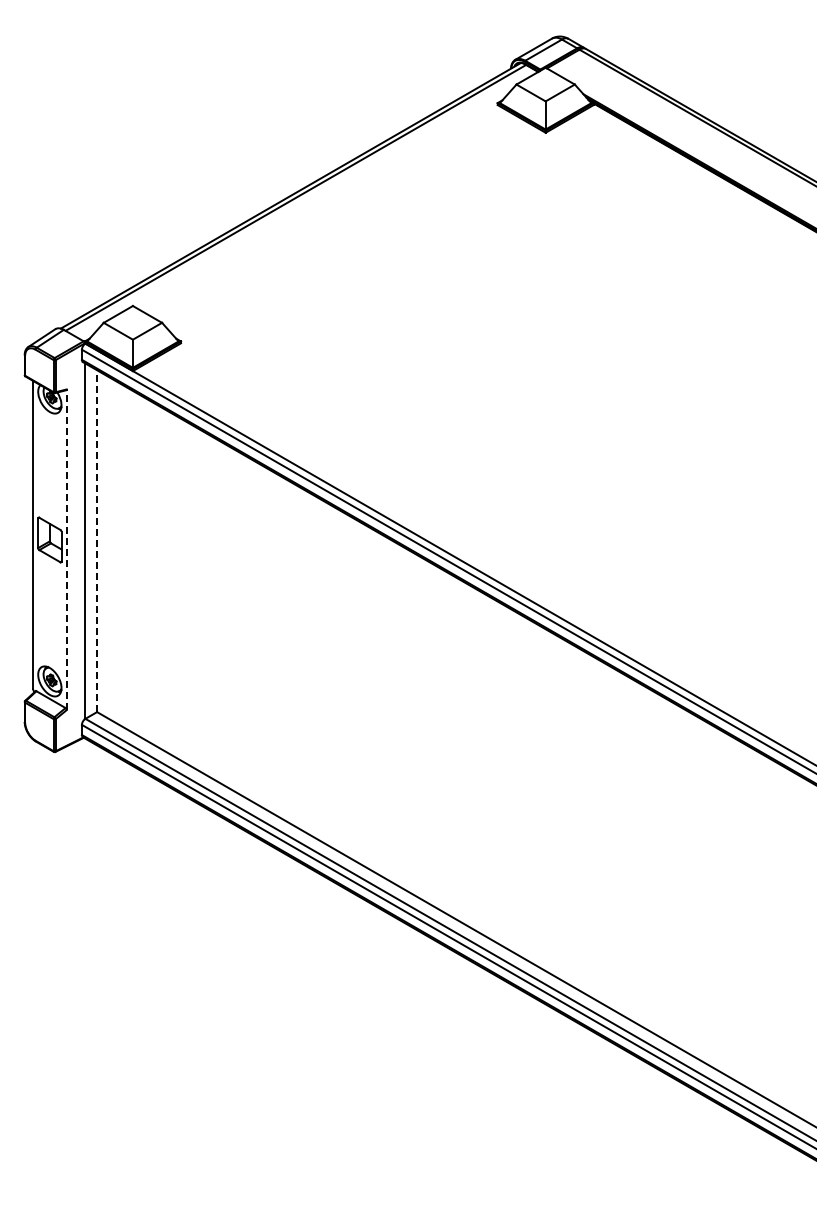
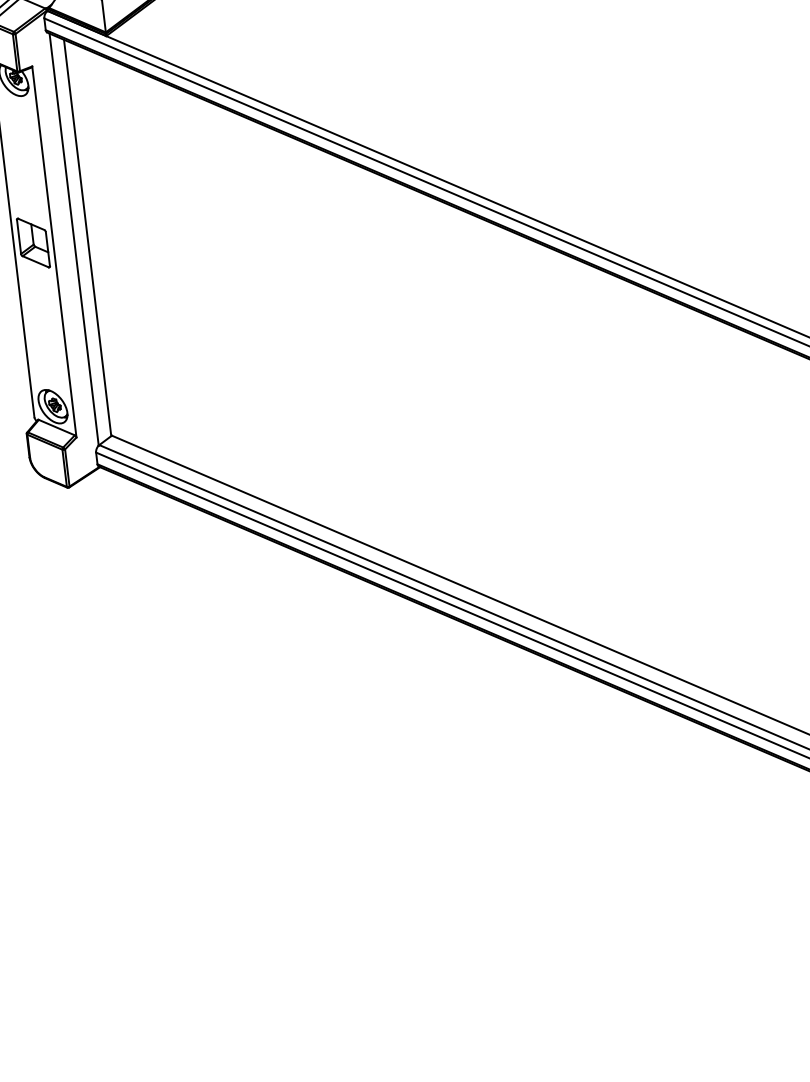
line: (96, 540) -> (87, 237), dashed -> solid
line: (66, 549) -> (54, 251), dashed -> solid

